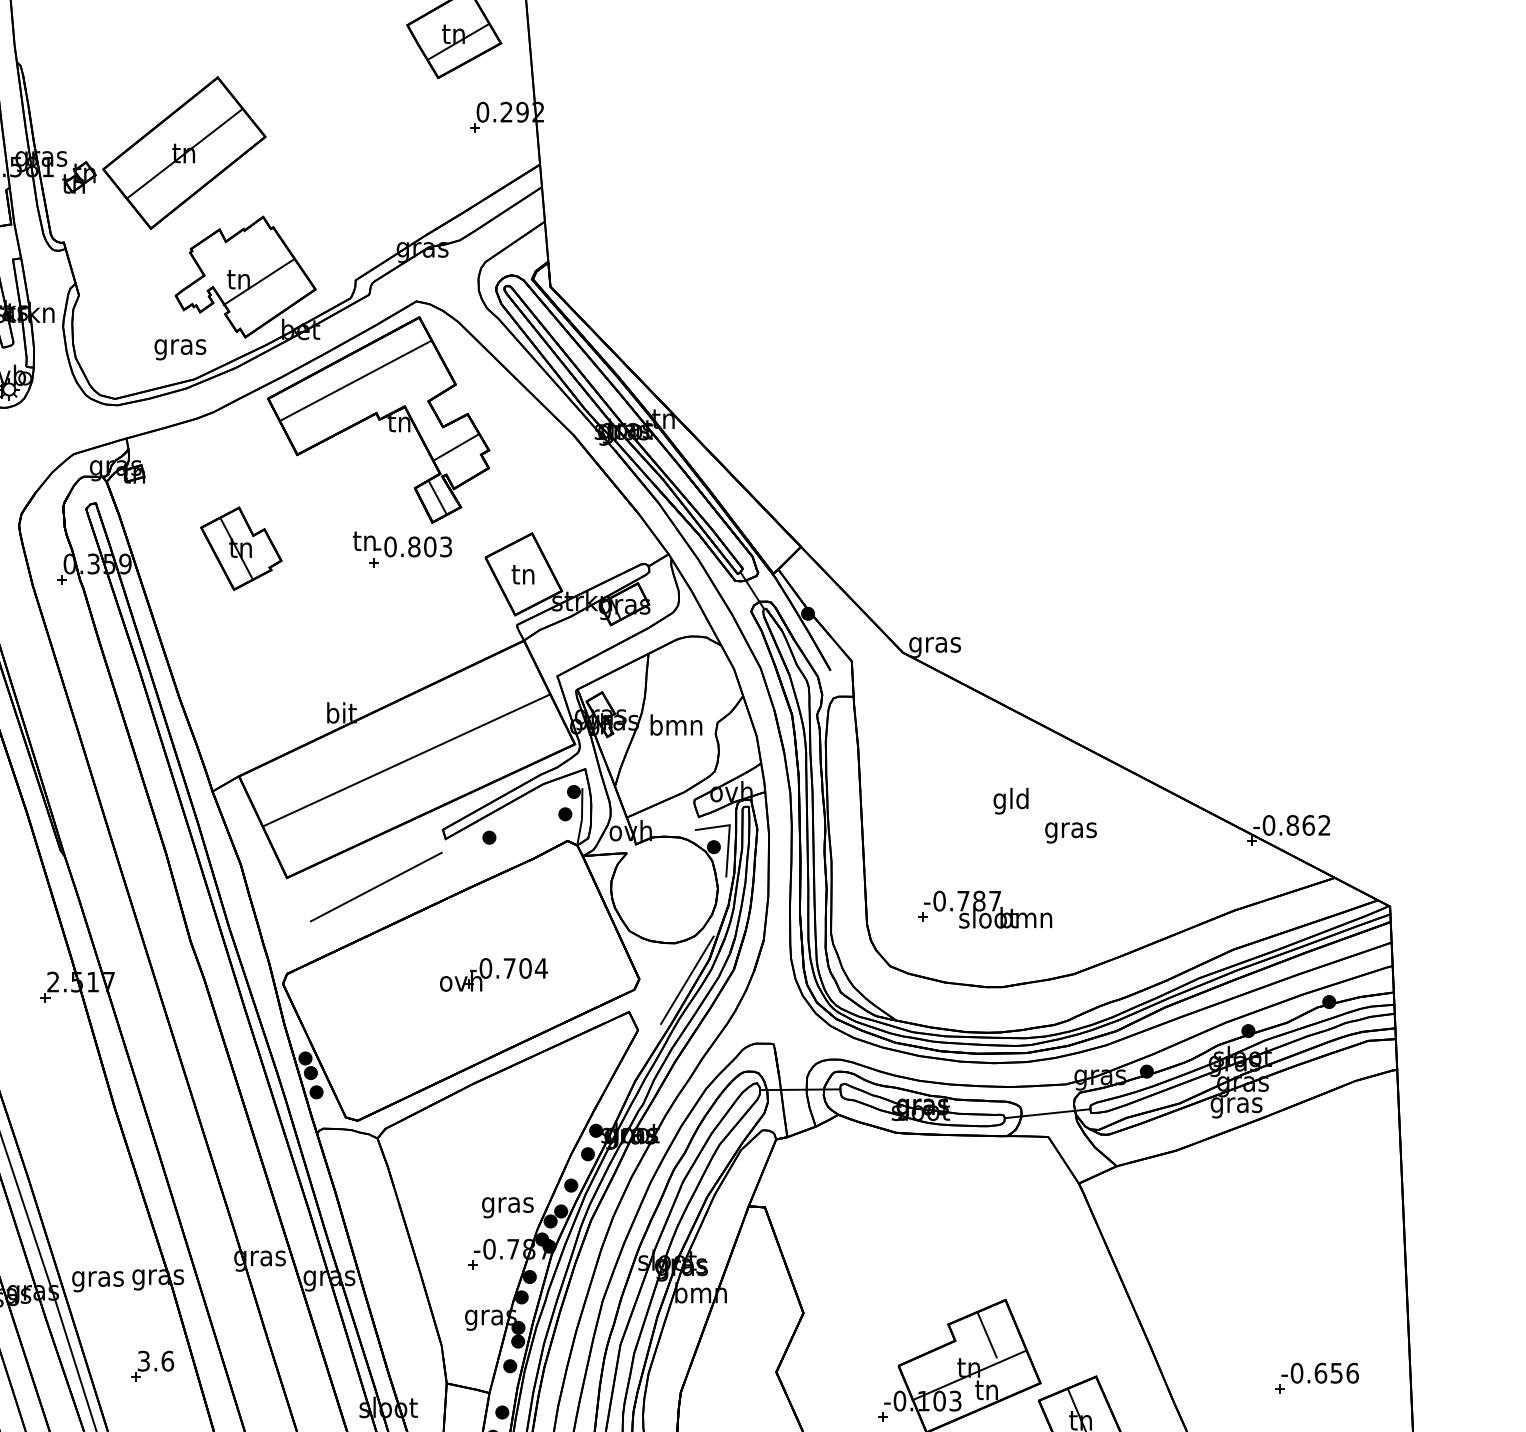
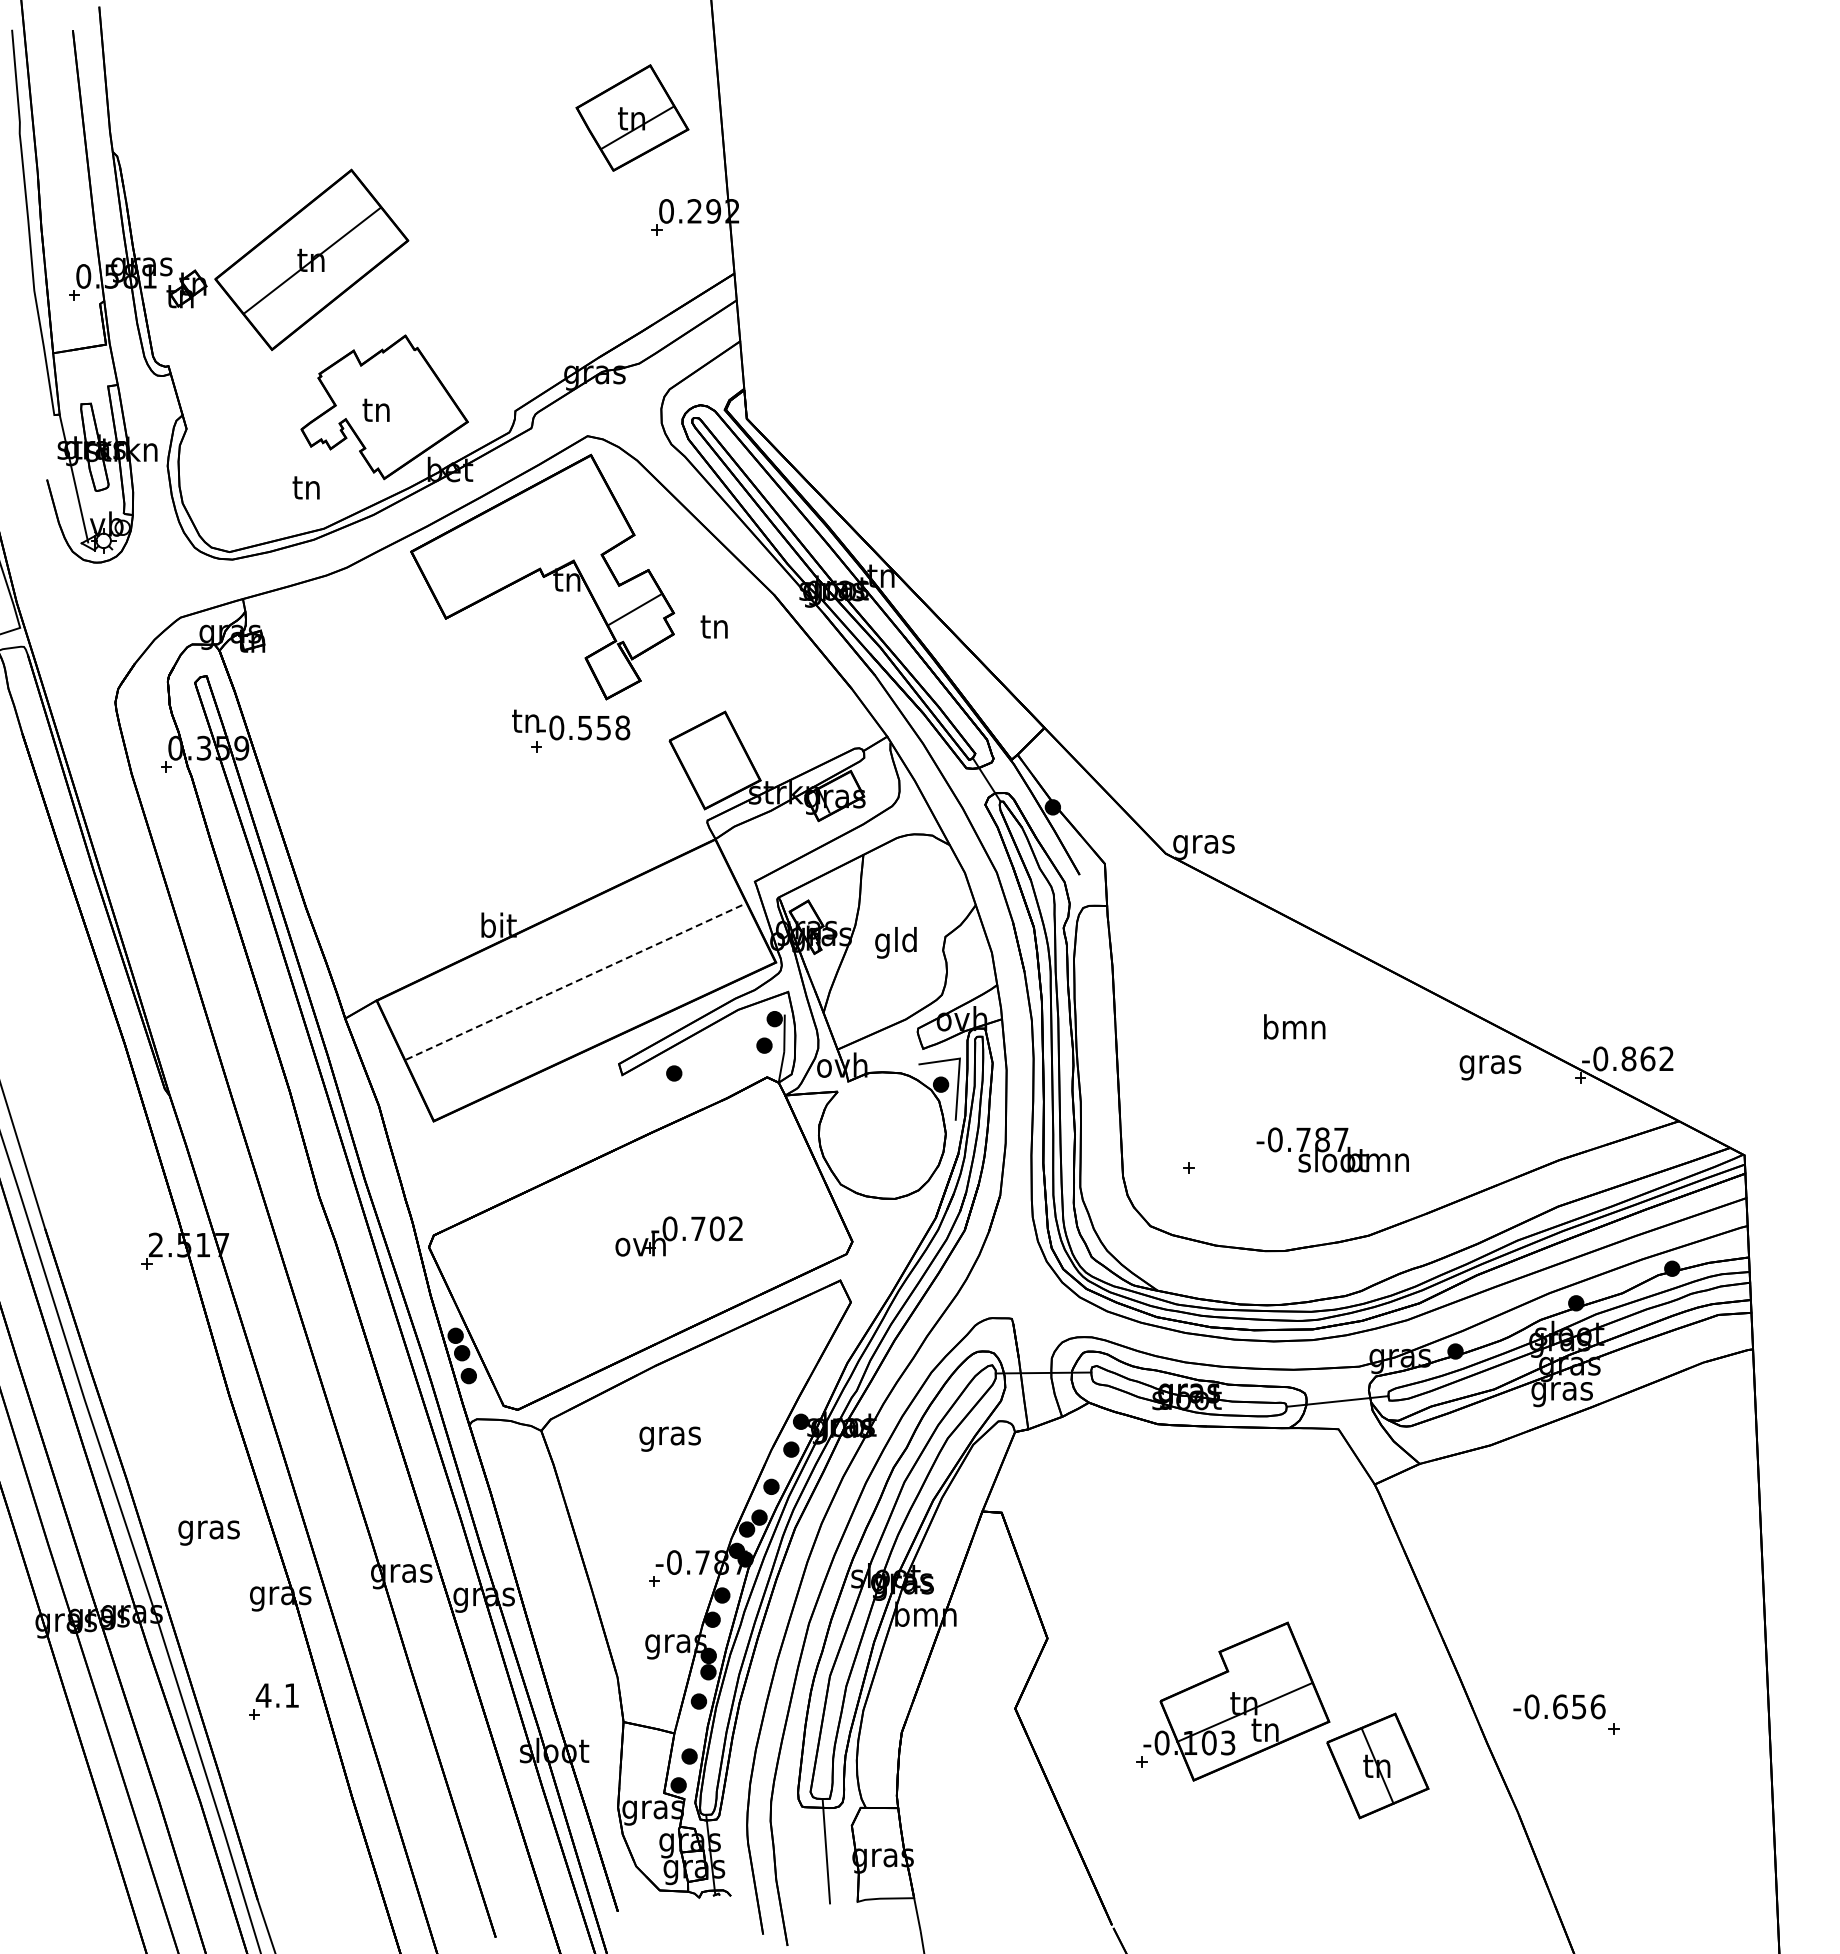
line: (259, 281) -> (400, 412), removed
text: (179, 347) -> (306, 491), gras -> tn
line: (356, 379) -> (516, 529), removed
line: (437, 497) -> (612, 669), removed
text: (429, 546) -> (603, 727), -0.803 -> -0.558
part: (241, 549) -> (379, 730), removed
text: (522, 574) -> (713, 626), moved
text: (676, 727) -> (896, 942), bmn -> gld
line: (406, 760) -> (575, 981), solid -> dashed
text: (1011, 800) -> (1294, 1029), gld -> bmn
text: (1071, 832) -> (1490, 1067), moved
line: (376, 886) -> (539, 1131), removed
text: (987, 909) -> (1332, 1149), moved
text: (540, 968) -> (735, 1228), -0.704 -> -0.702
line: (687, 979) -> (909, 1242), removed
text: (507, 1207) -> (669, 1438), moved
text: (97, 1281) -> (208, 1532), moved
line: (986, 1335) -> (1265, 1664), removed
text: (155, 1361) -> (277, 1695), 3.6 -> 4.1
text: (1320, 1372) -> (1559, 1706), moved

